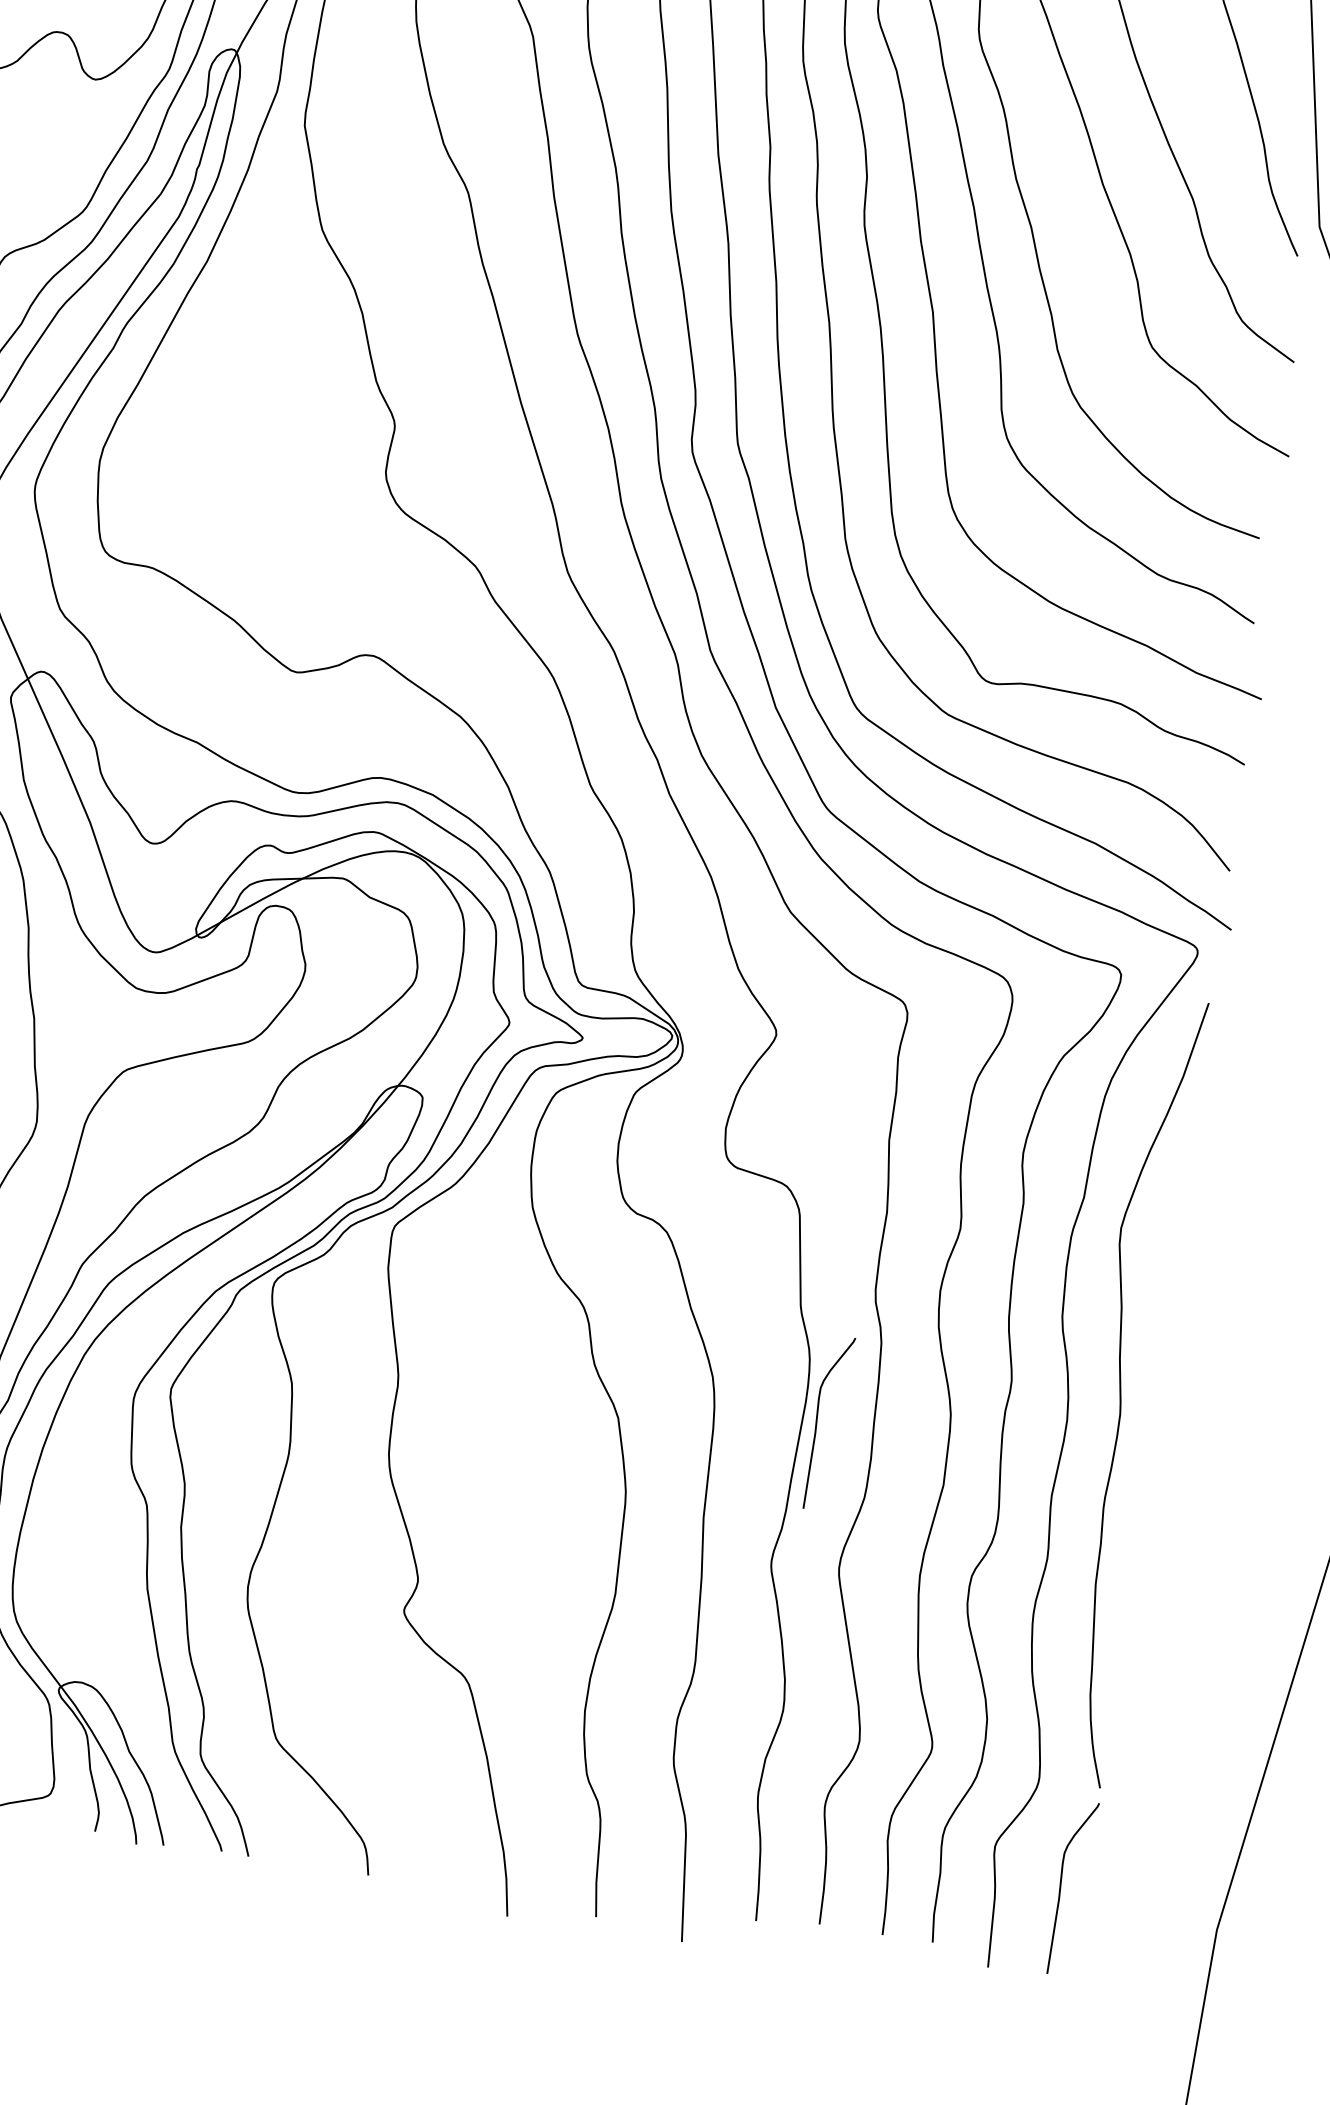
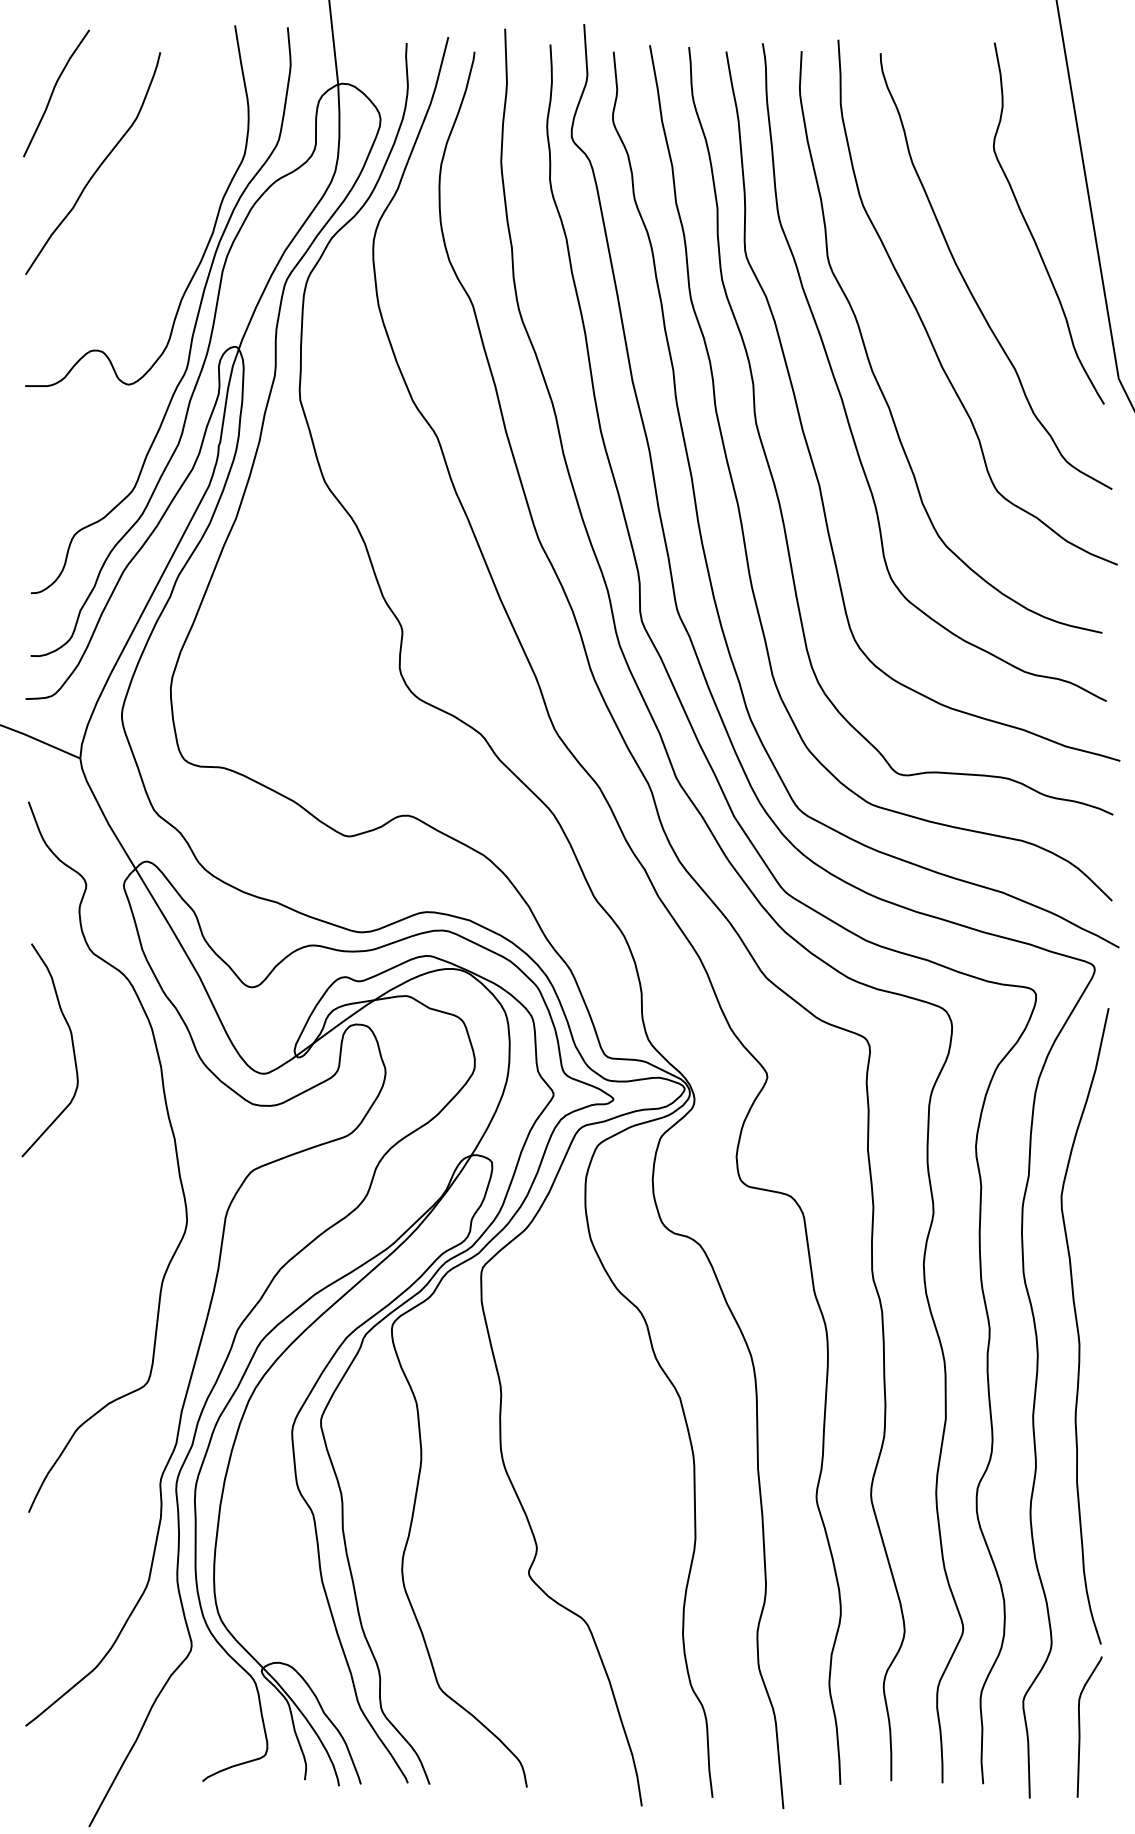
curve: (818, 1421) -> (839, 1380), removed

